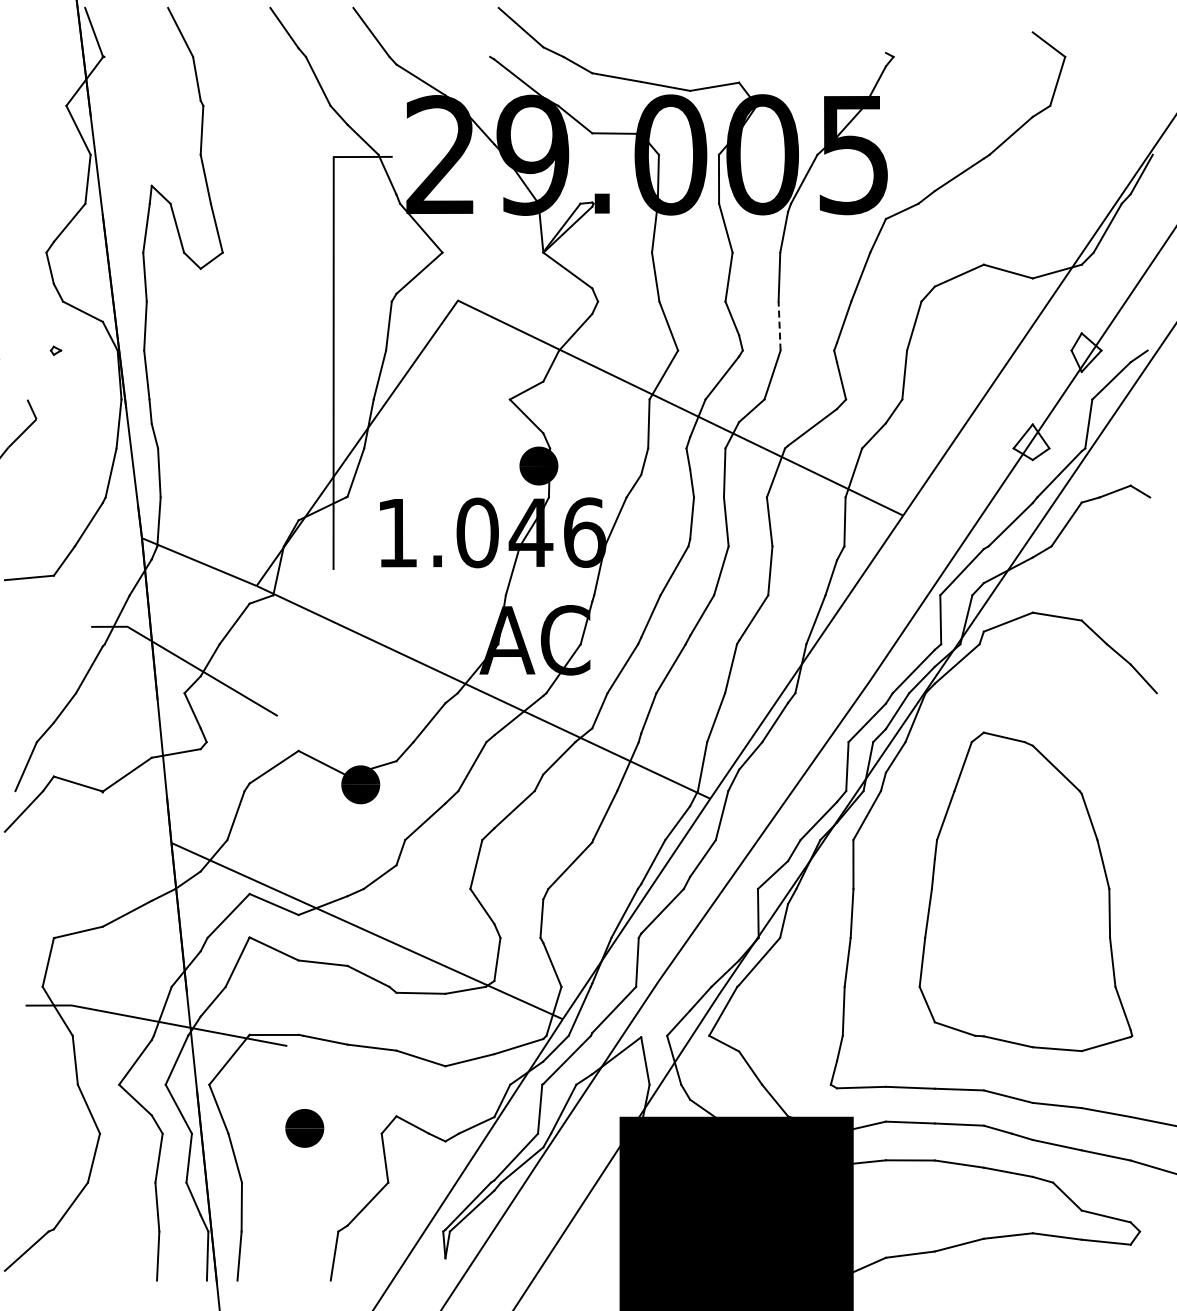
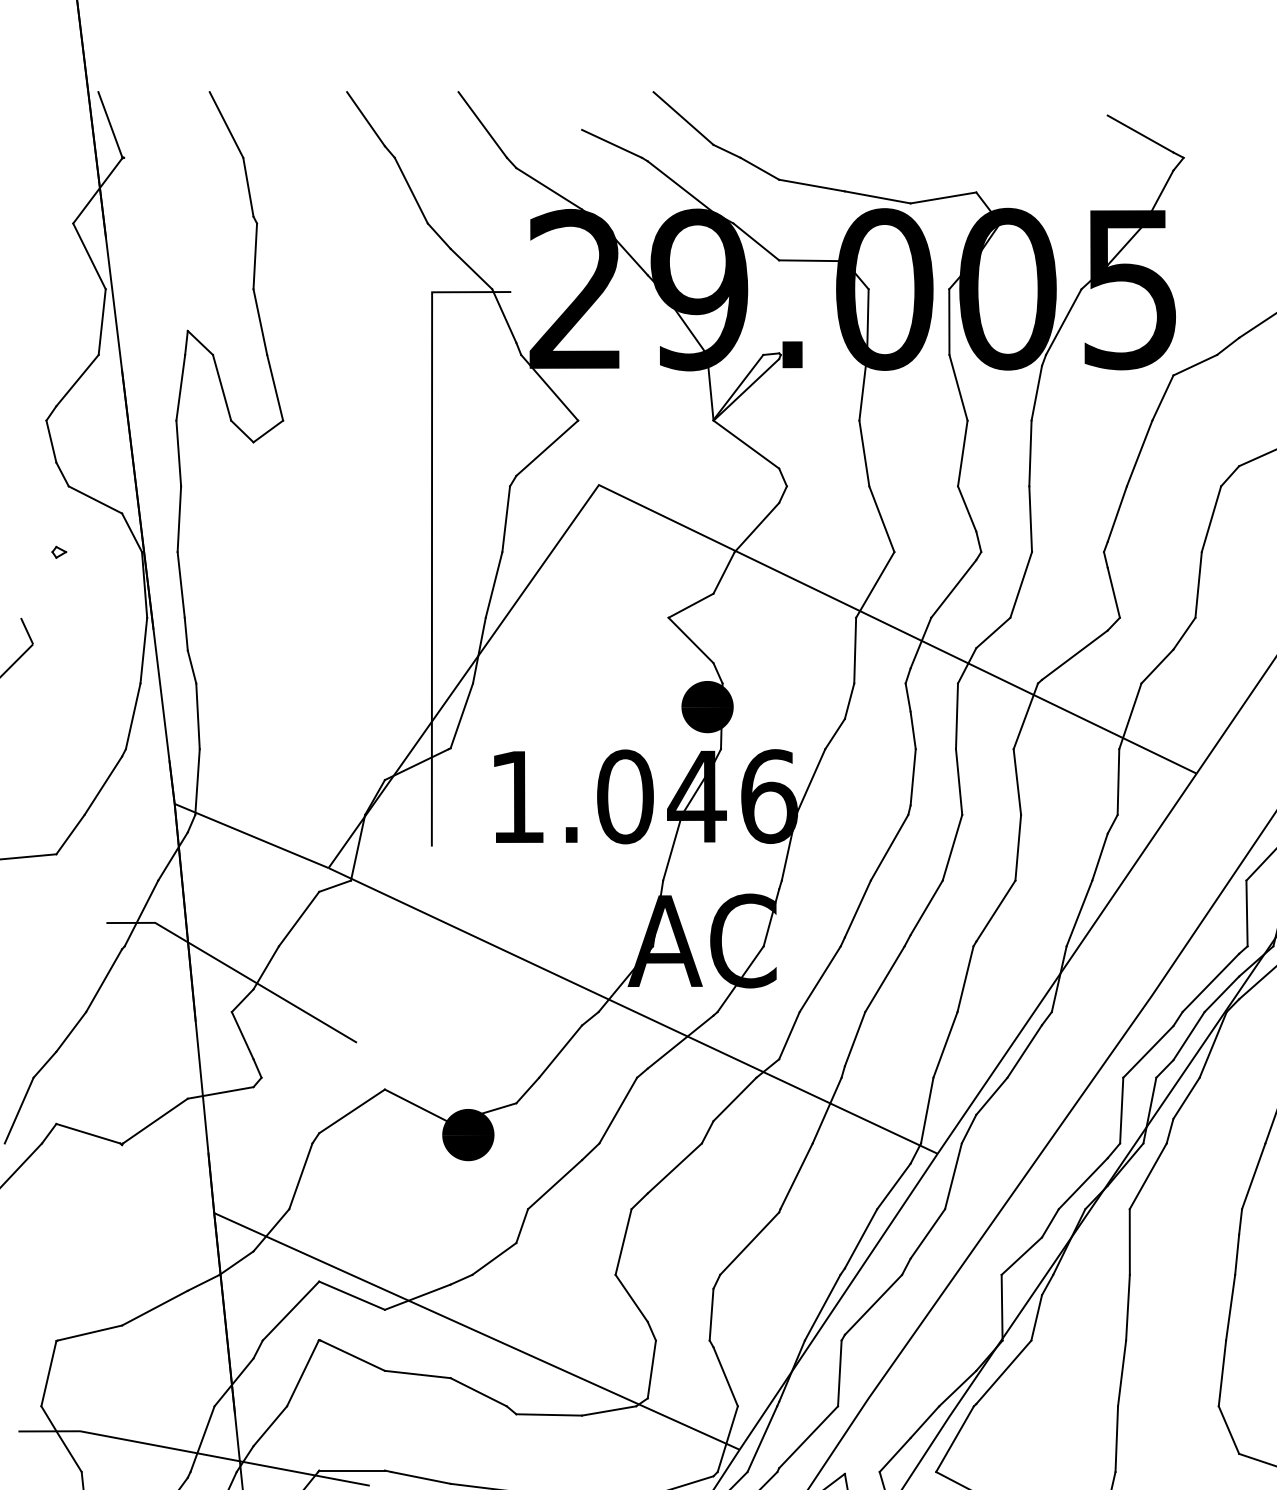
line: (861, 38) -> (1140, 133), added
line: (467, 46) -> (611, 143), added
line: (779, 325) -> (1030, 518), dashed -> solid

